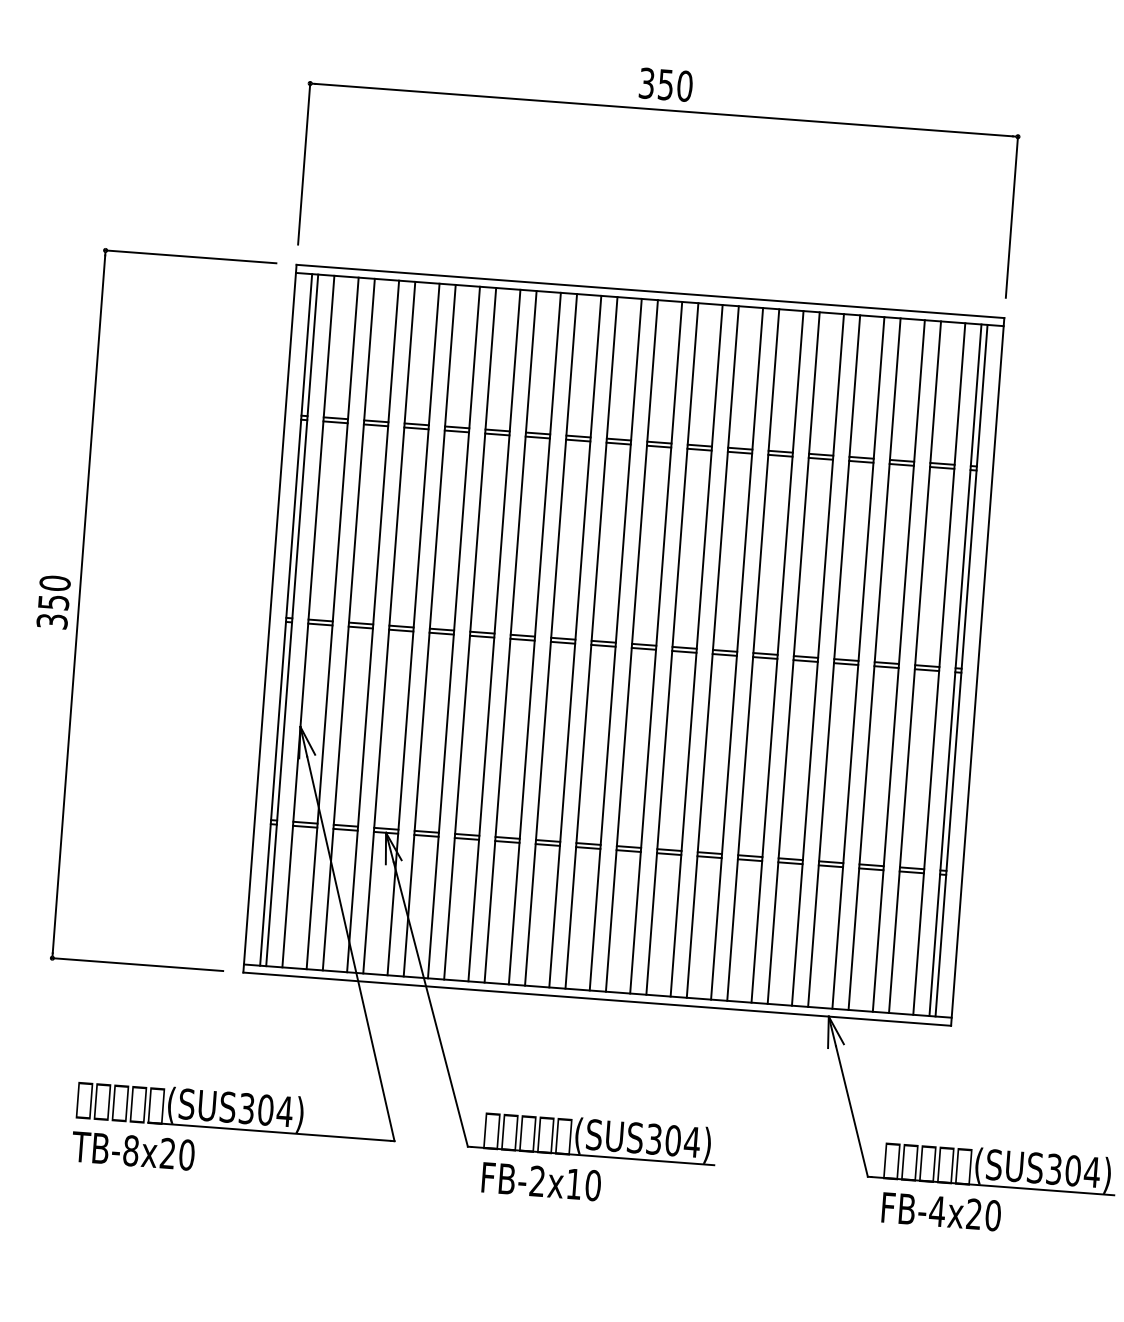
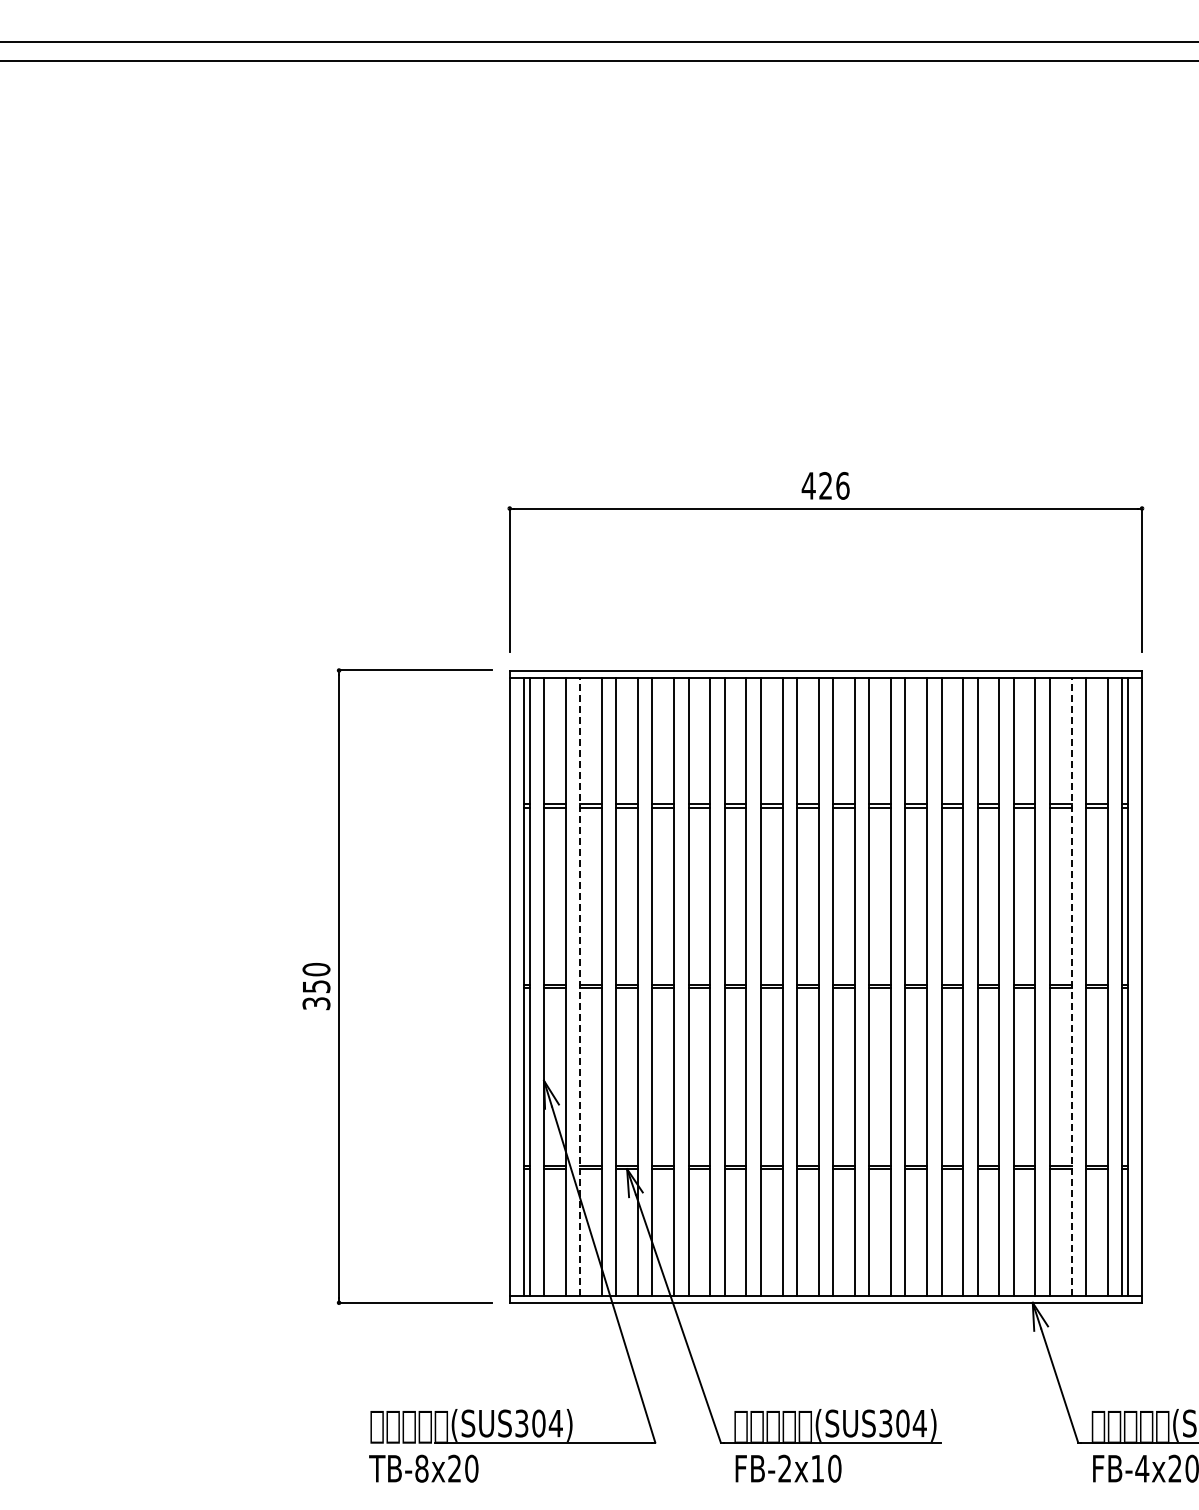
text: (665, 84) -> (825, 485), 350 -> 426
line: (349, 624) -> (580, 986), solid -> dashed
line: (898, 665) -> (1071, 986), solid -> dashed

